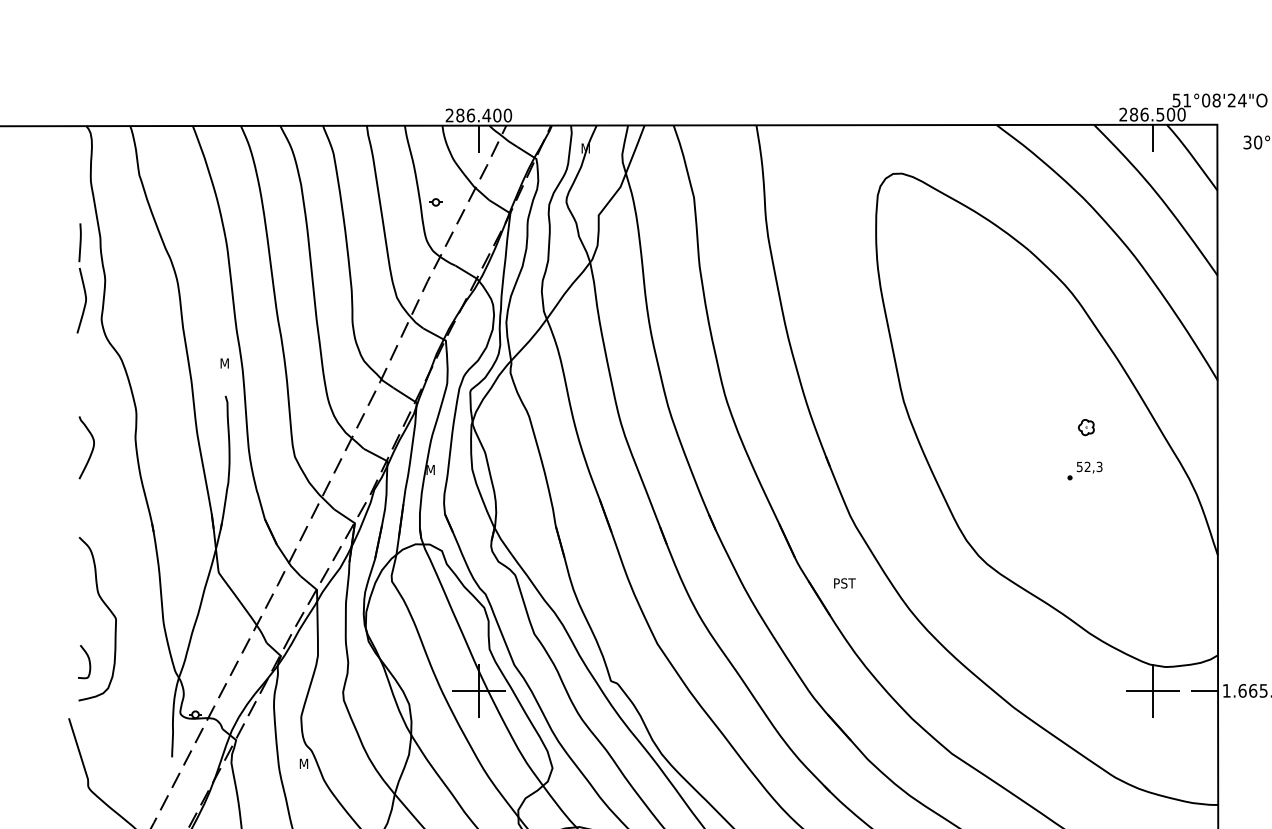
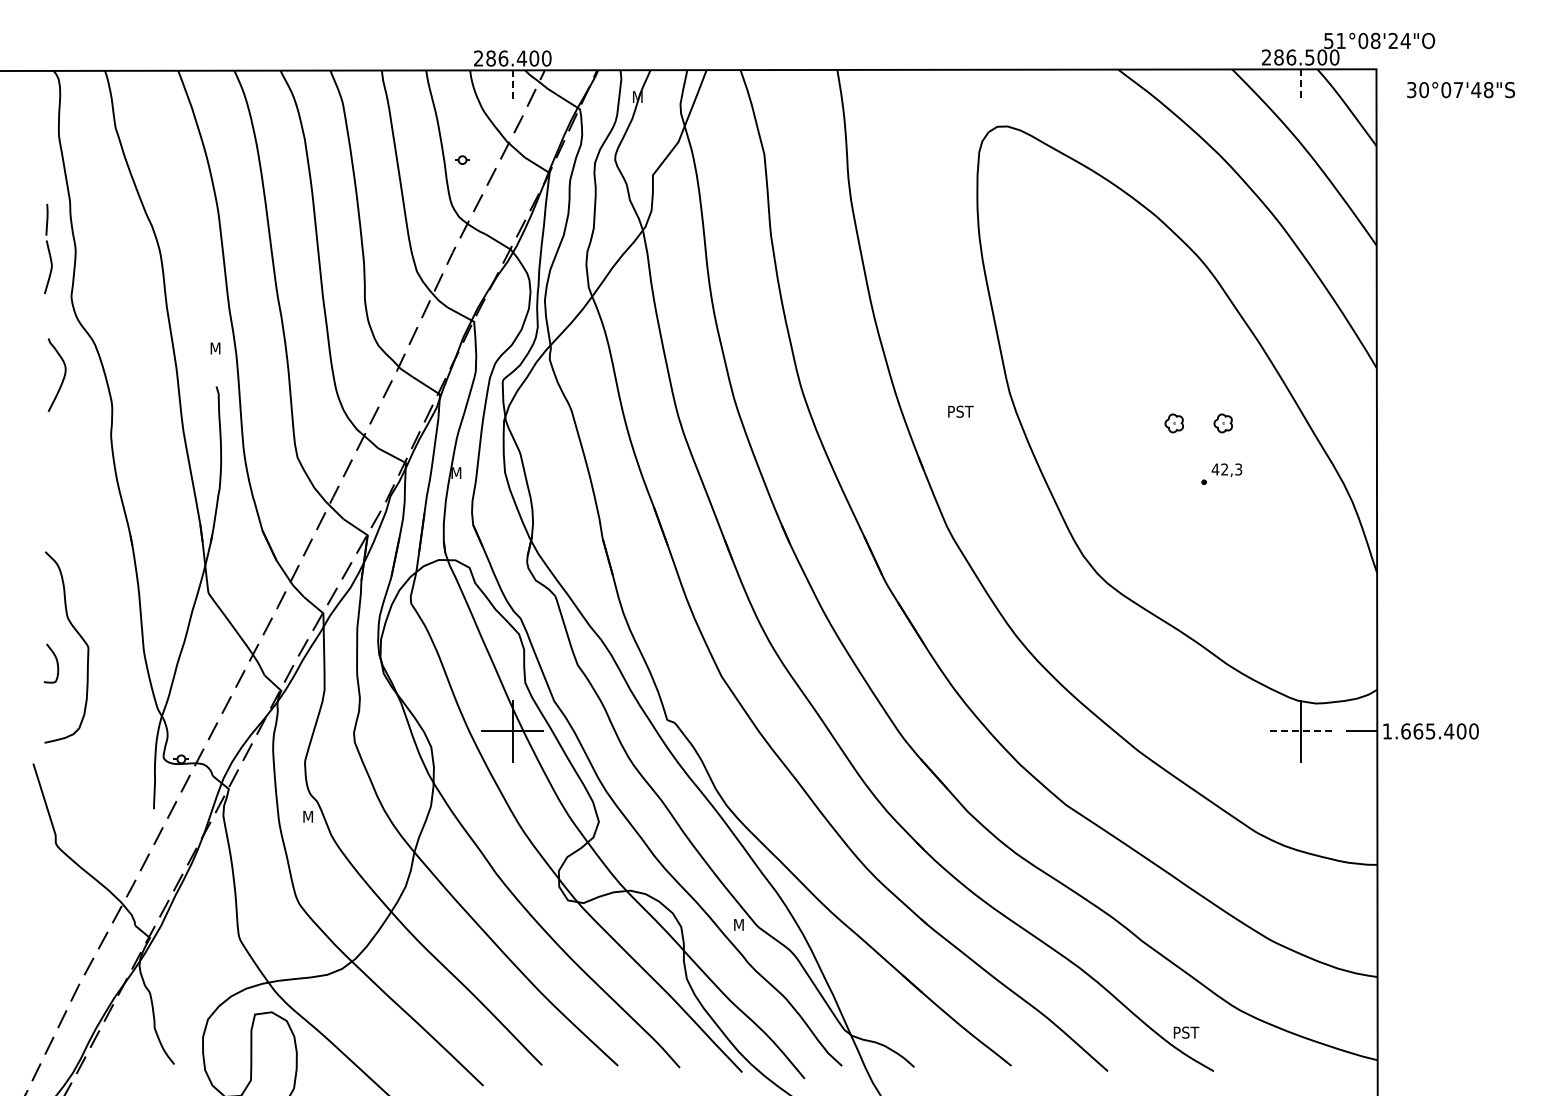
line: (1152, 138) -> (1300, 85), solid -> dashed
line: (478, 139) -> (512, 86), solid -> dashed
part: (81, 277) -> (48, 248), size x0.7
part: (1043, 427) -> (1173, 423), added
curve: (92, 448) -> (63, 375), moved
text: (1079, 466) -> (1215, 469), 52,3 -> 42,3
text: (844, 583) -> (960, 411), moved
curve: (88, 661) -> (56, 663), moved
line: (1152, 690) -> (1300, 731), solid -> dashed

